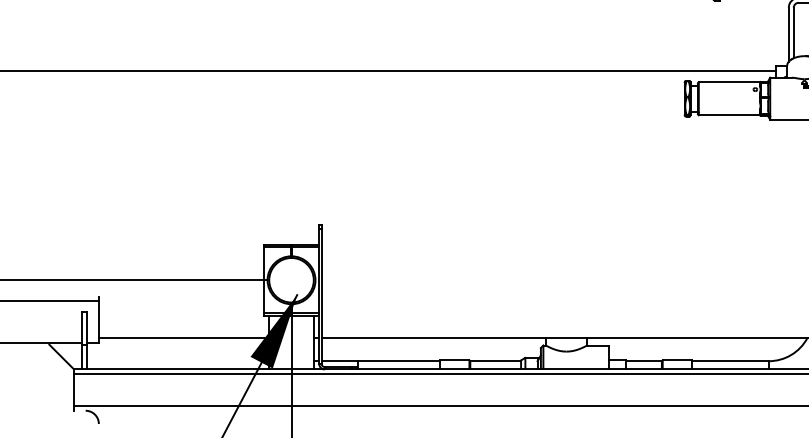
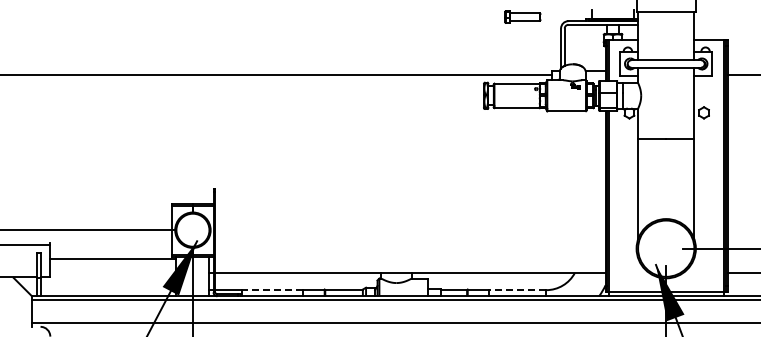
line: (184, 338) -> (113, 259), moved
line: (398, 361) -> (272, 290), solid -> dashed
line: (729, 361) -> (517, 290), solid -> dashed

